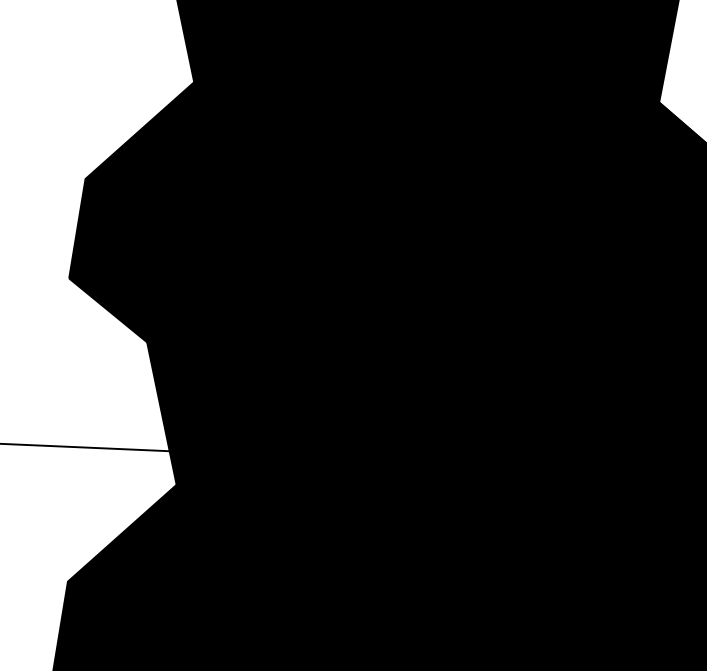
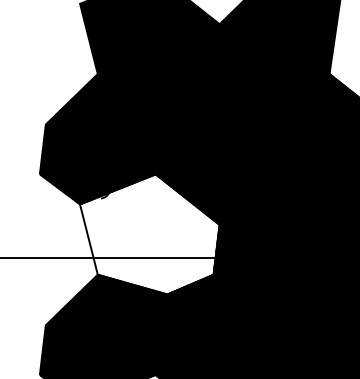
fill: (283, 408) -> (149, 234), removed

